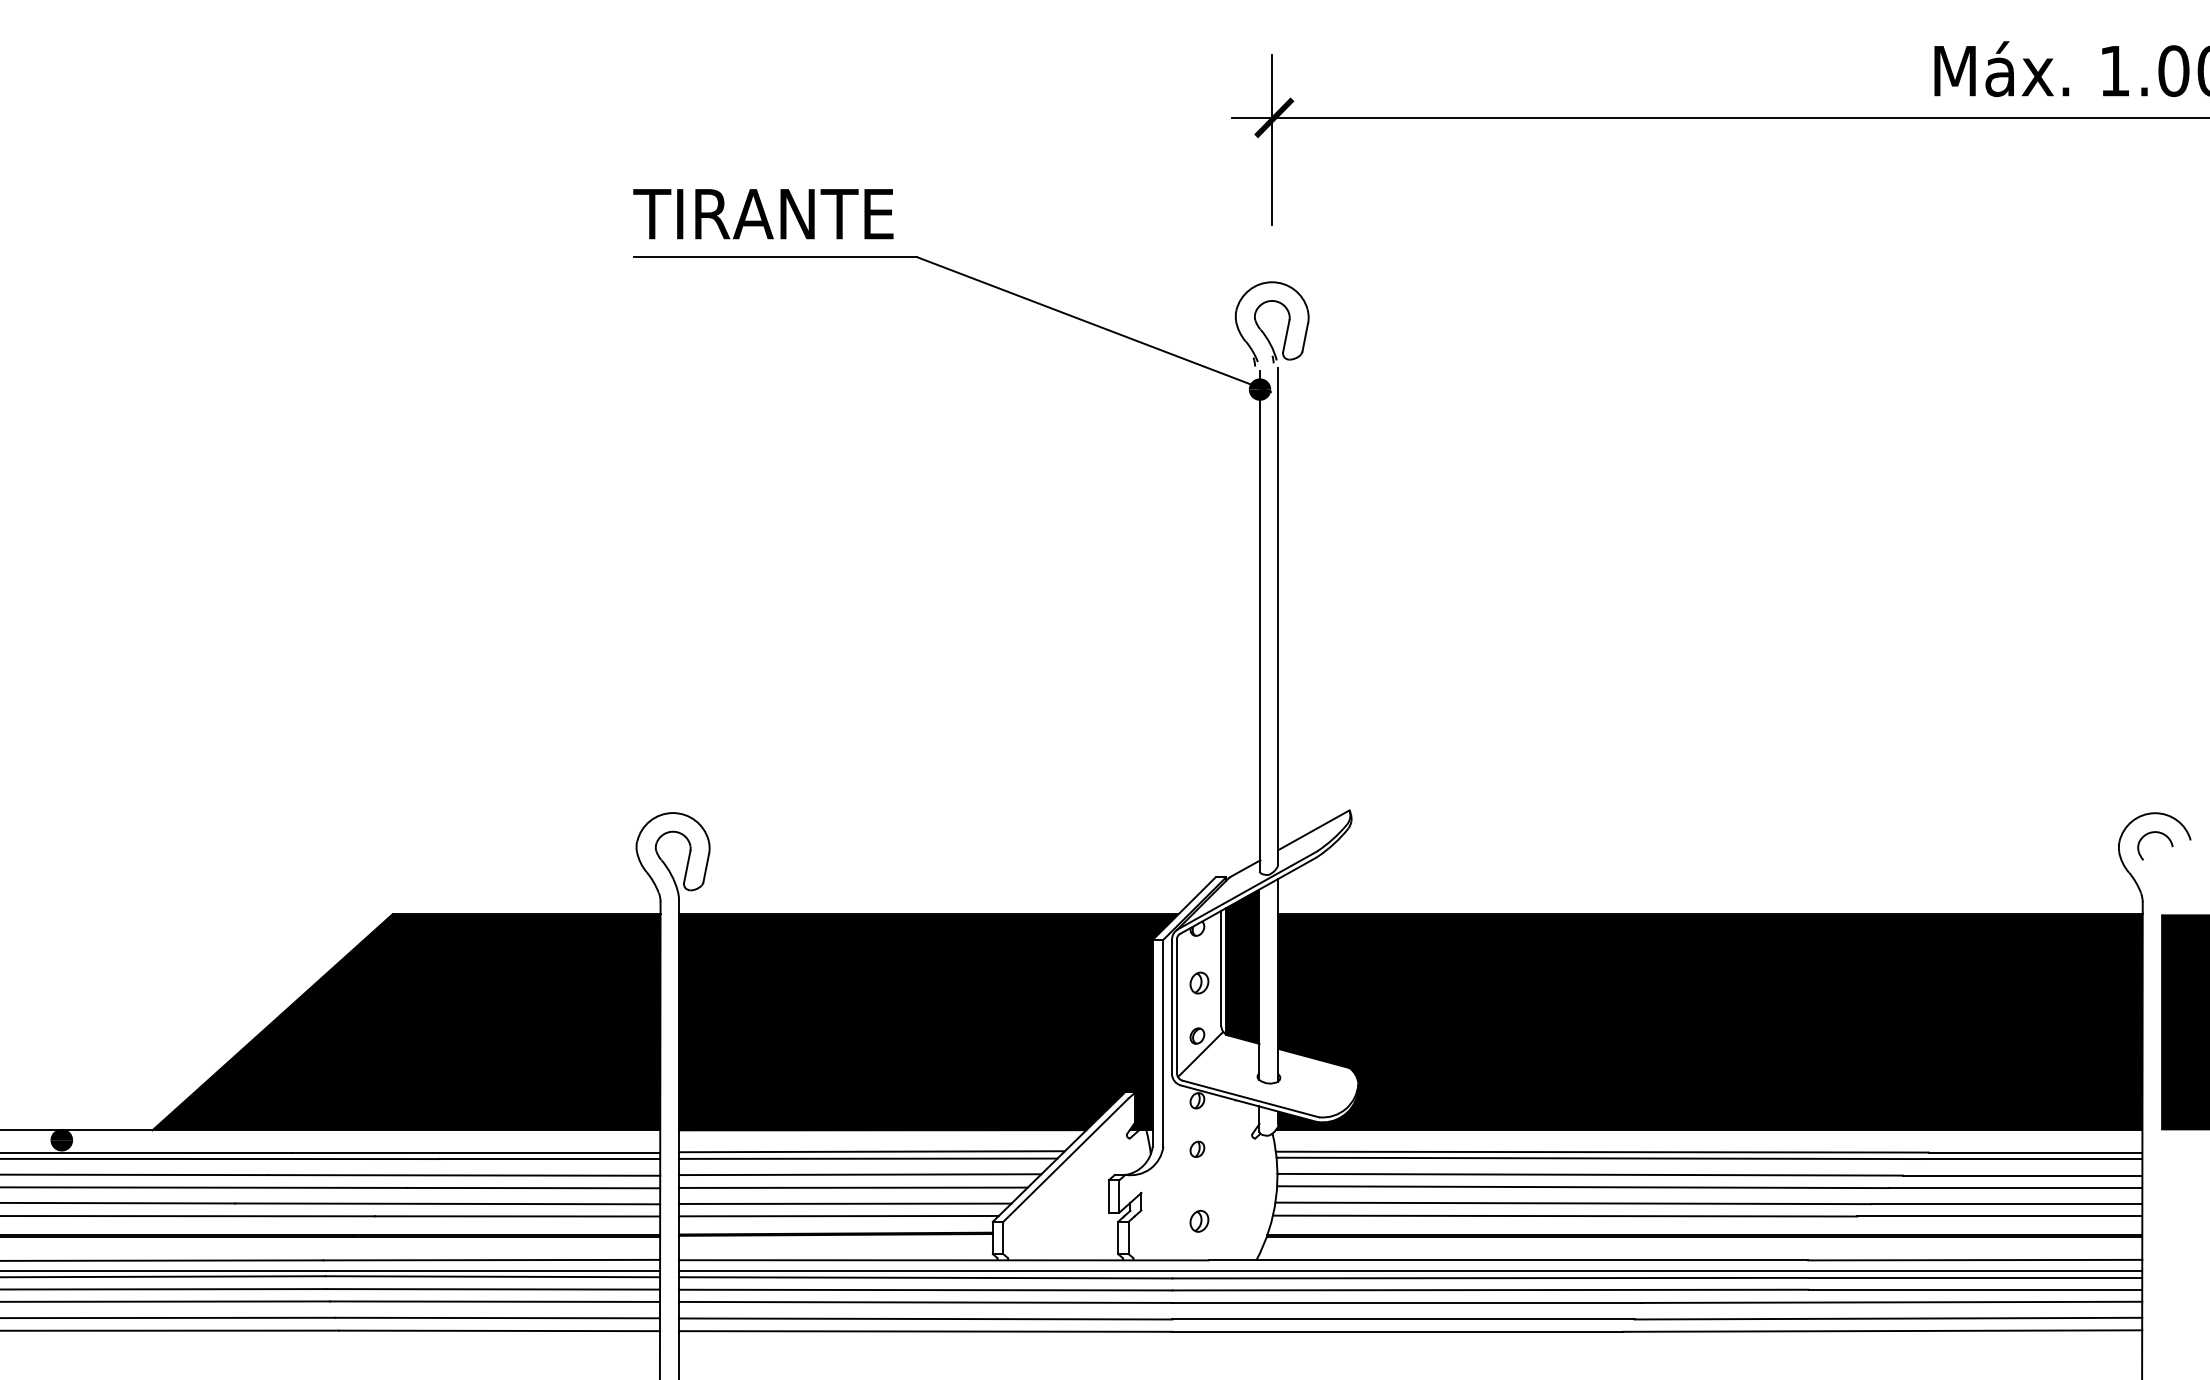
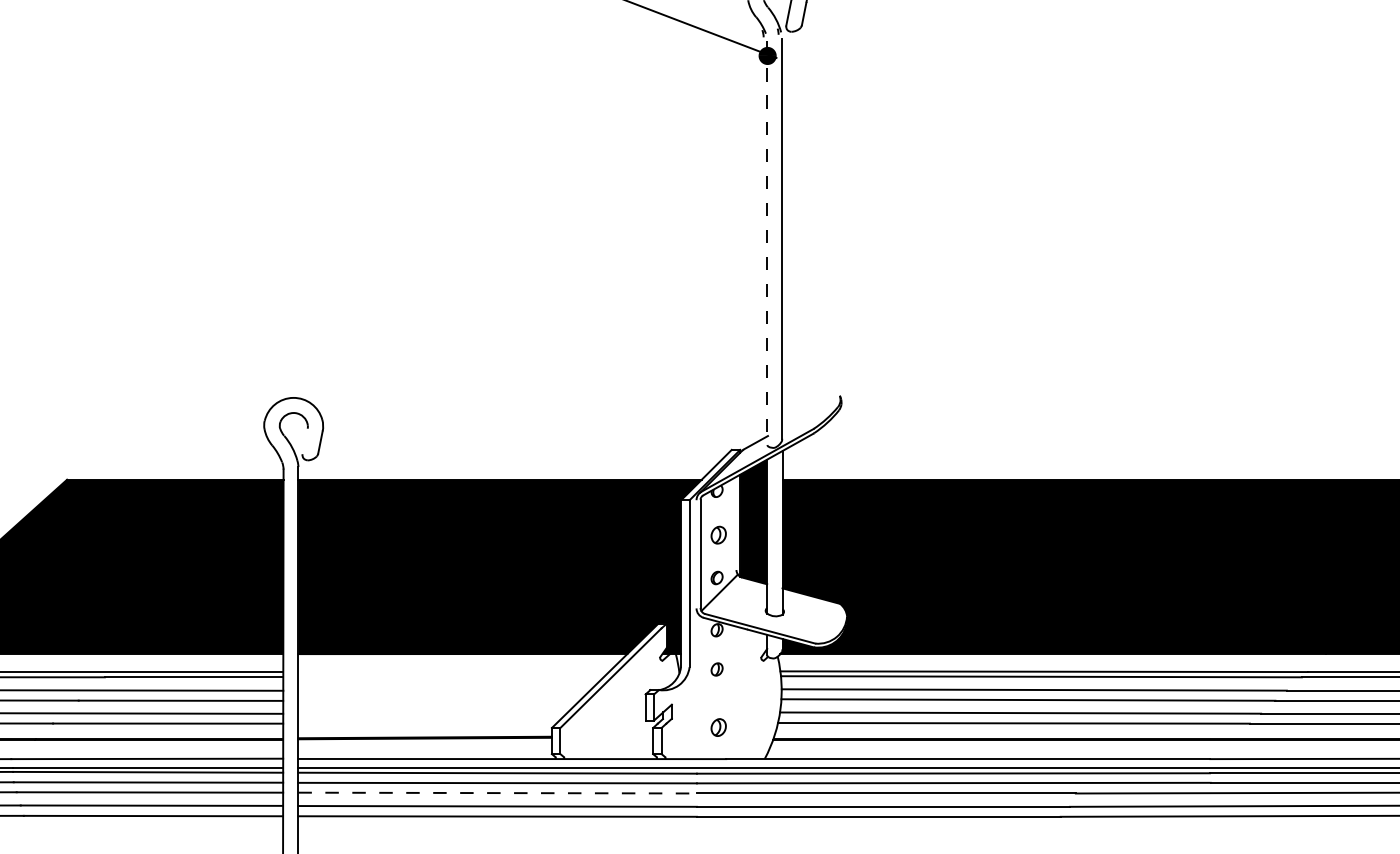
line: (1259, 621) -> (767, 243), solid -> dashed
line: (1314, 829) -> (811, 411), removed
line: (687, 866) -> (305, 441), removed
line: (1221, 968) -> (736, 523), removed
line: (1171, 1006) -> (696, 554), removed
line: (871, 1151) -> (453, 671), removed
line: (867, 1158) -> (450, 676), removed
line: (859, 1174) -> (444, 689), removed
line: (852, 1187) -> (438, 700), removed
line: (844, 1203) -> (432, 713), removed
line: (838, 1215) -> (427, 722), removed
line: (925, 1302) -> (497, 793), solid -> dashed

